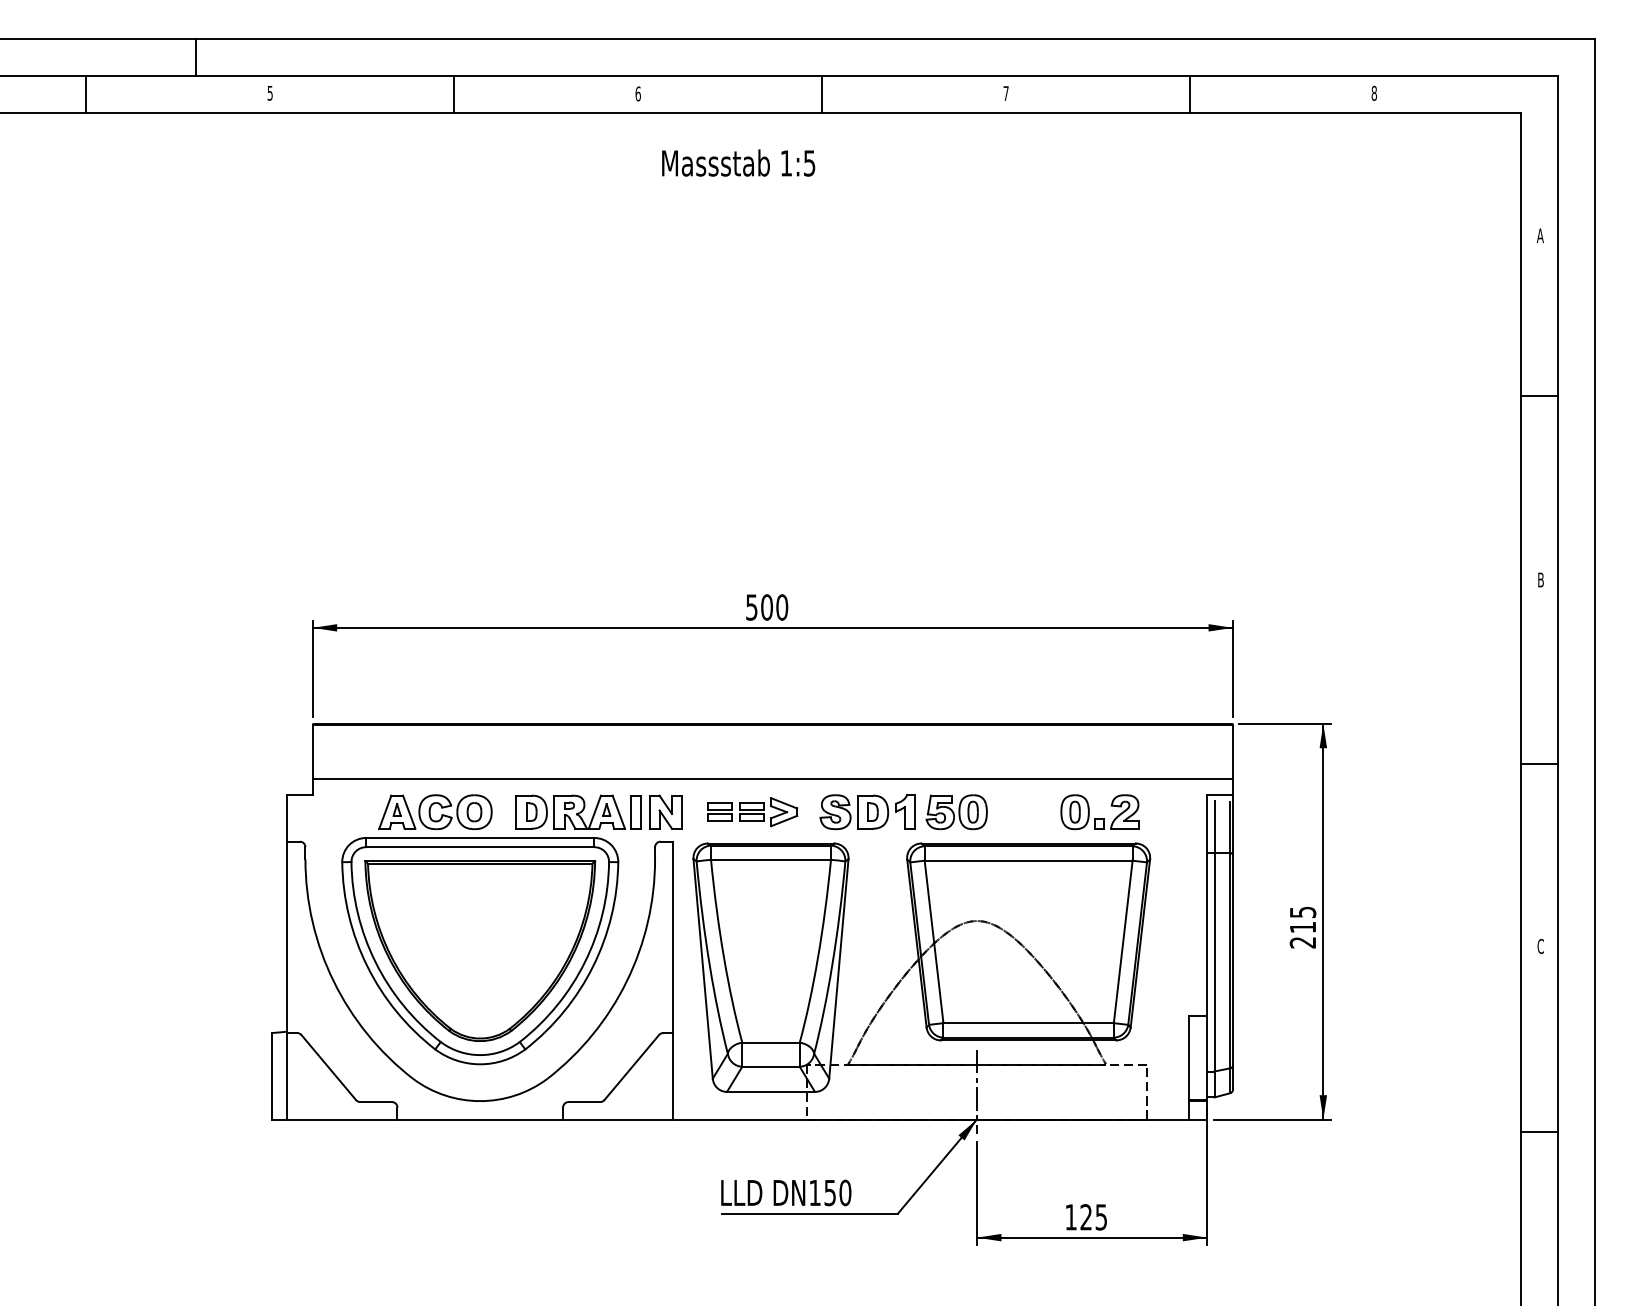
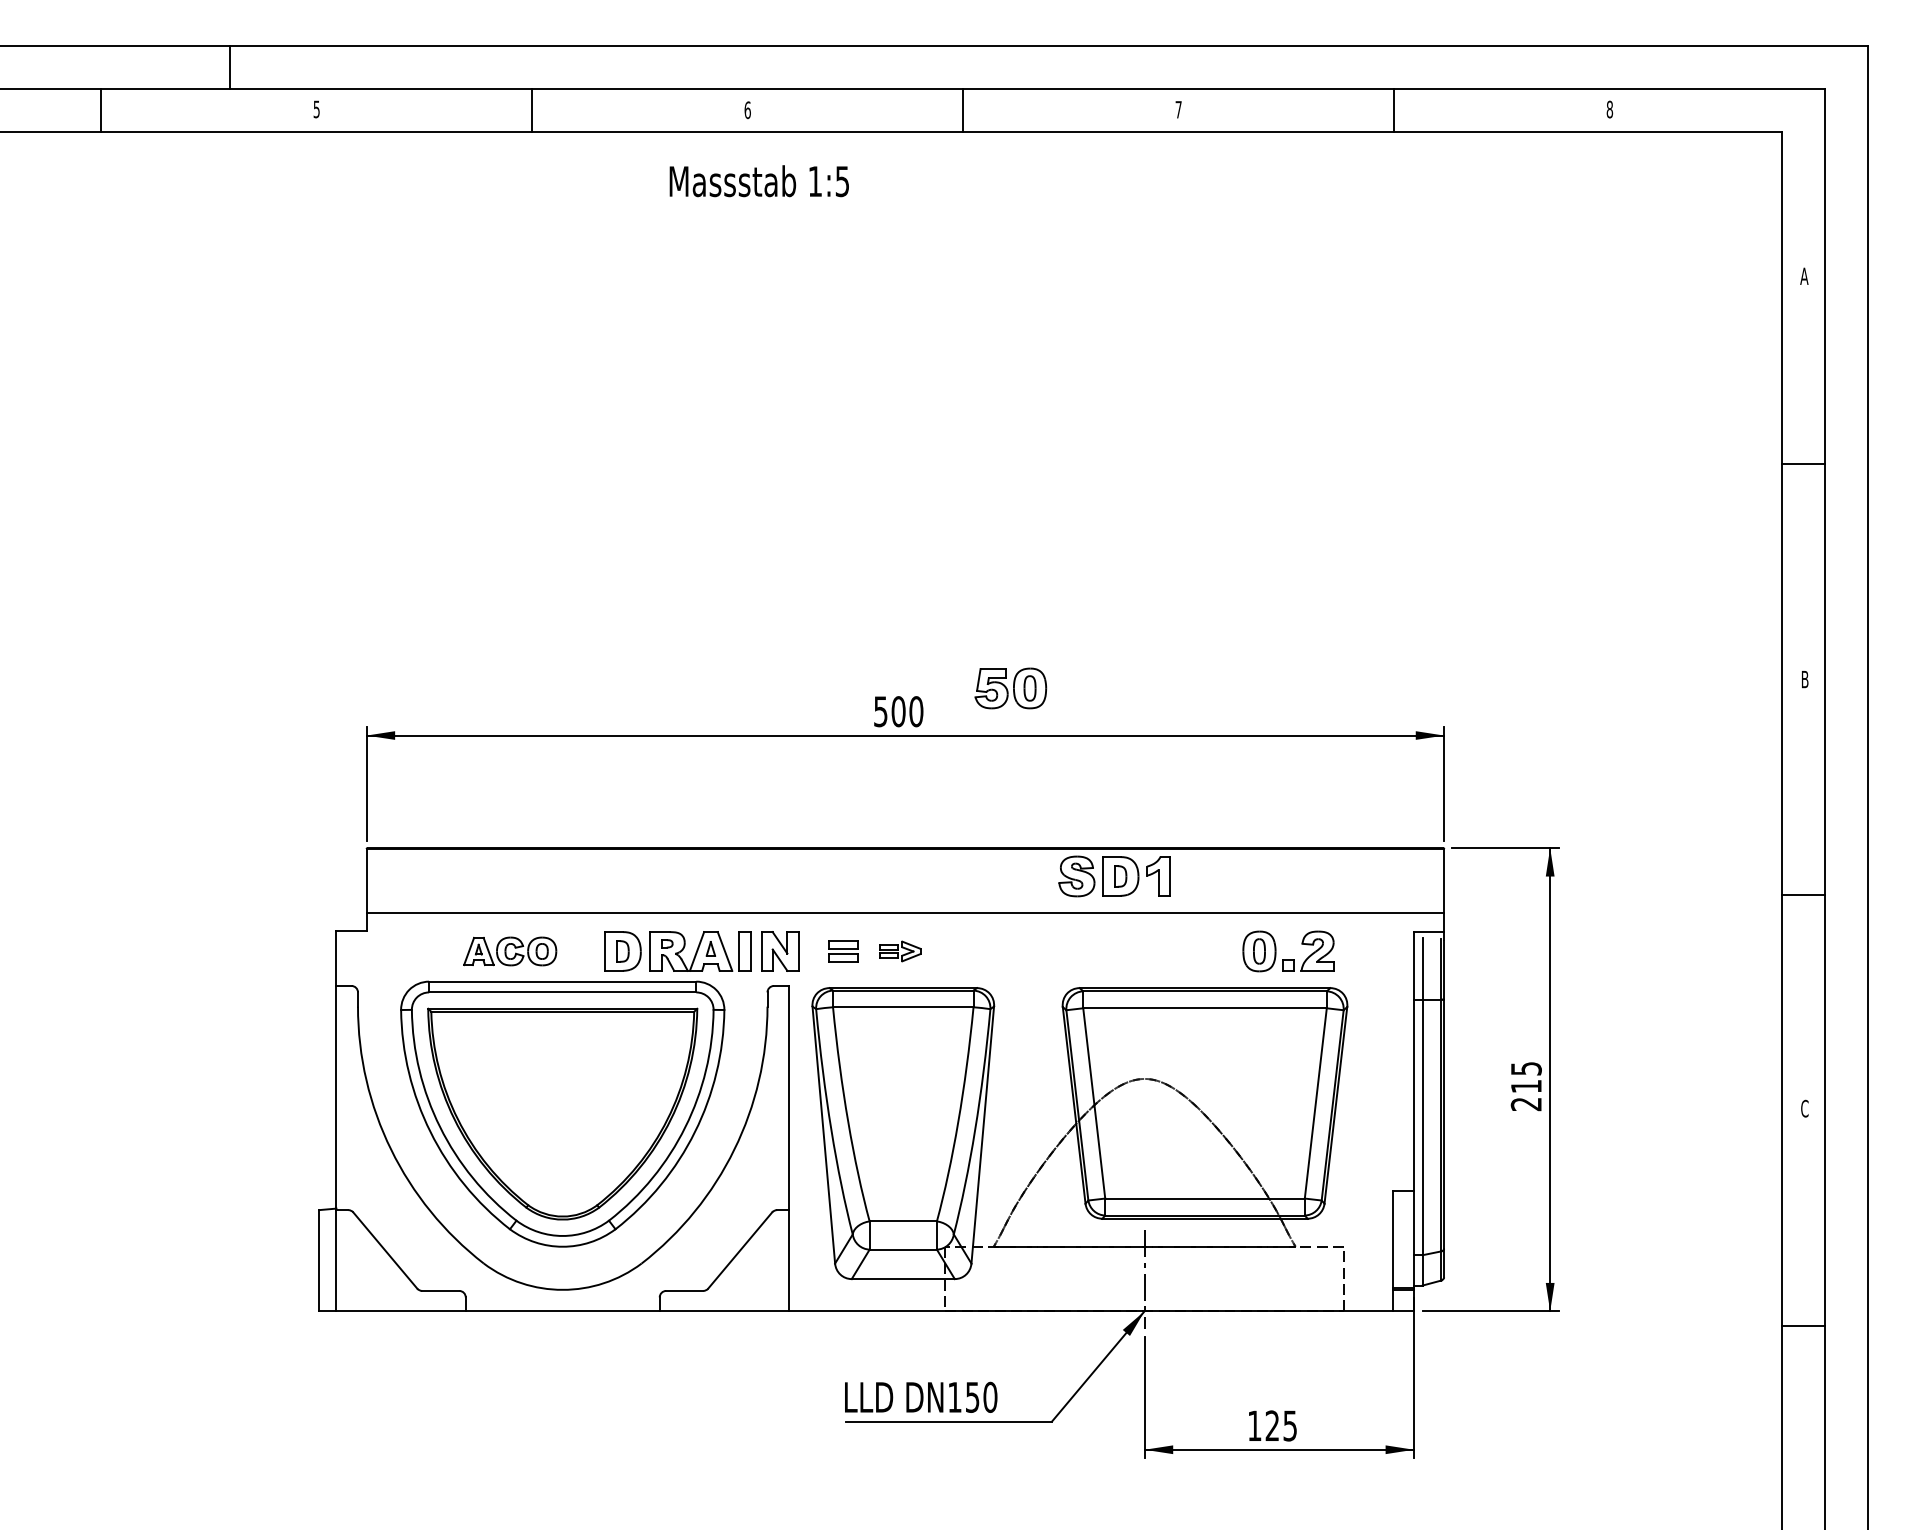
text: (737, 163) -> (758, 181), moved
part: (434, 812) -> (509, 951), size x0.7
part: (768, 812) -> (900, 951), size x0.6
part: (867, 812) -> (1114, 876), moved
part: (956, 812) -> (1010, 688), moved

